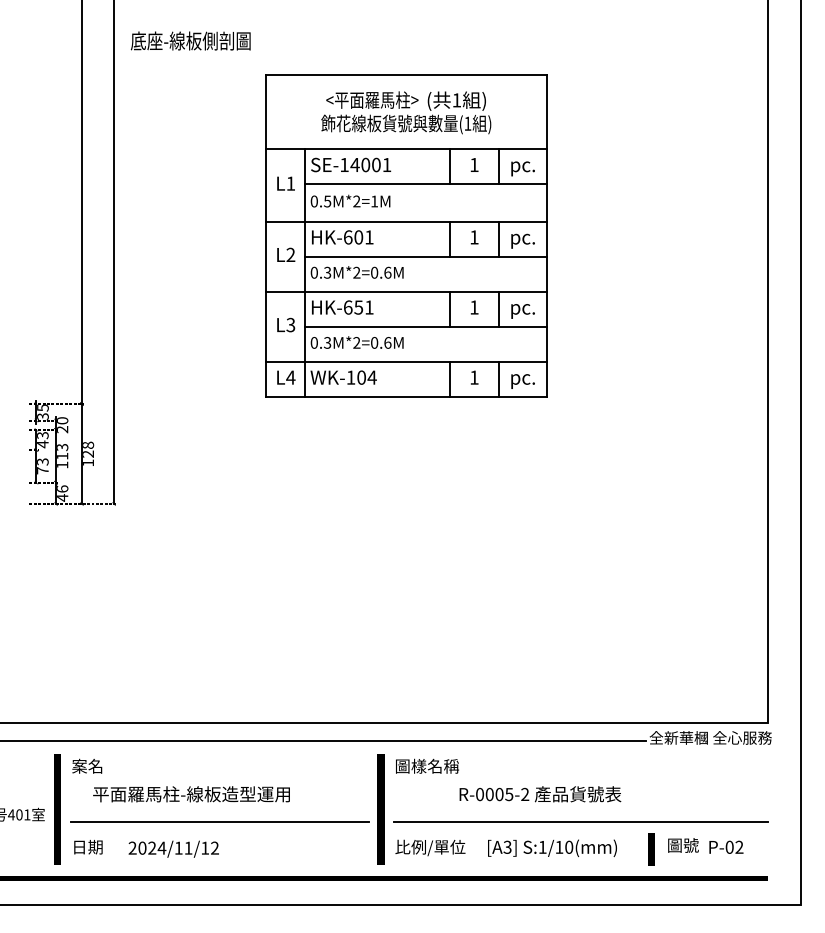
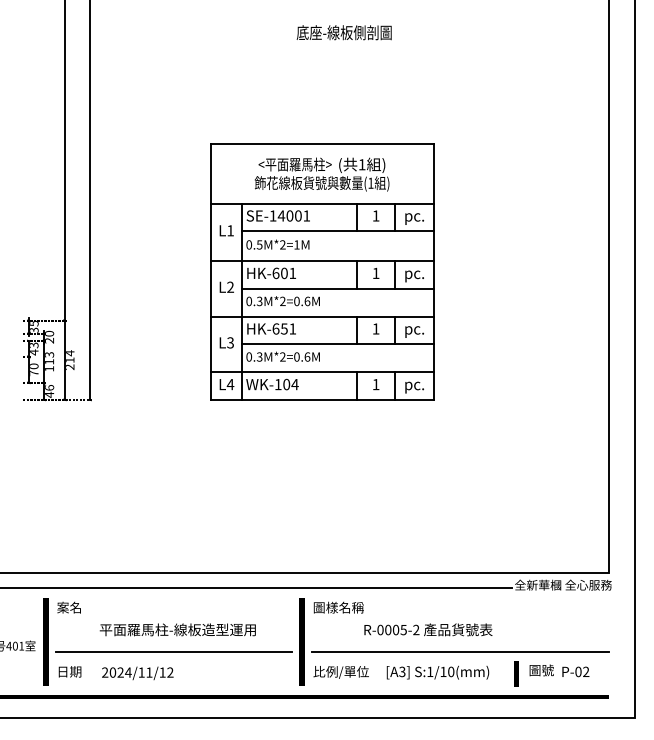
text: (189, 40) -> (343, 32), moved
part: (406, 235) -> (322, 271), moved
text: (88, 454) -> (70, 360), 128 -> 214
text: (43, 462) -> (34, 366), 73 -> 70
text: (191, 793) -> (177, 629), moved

